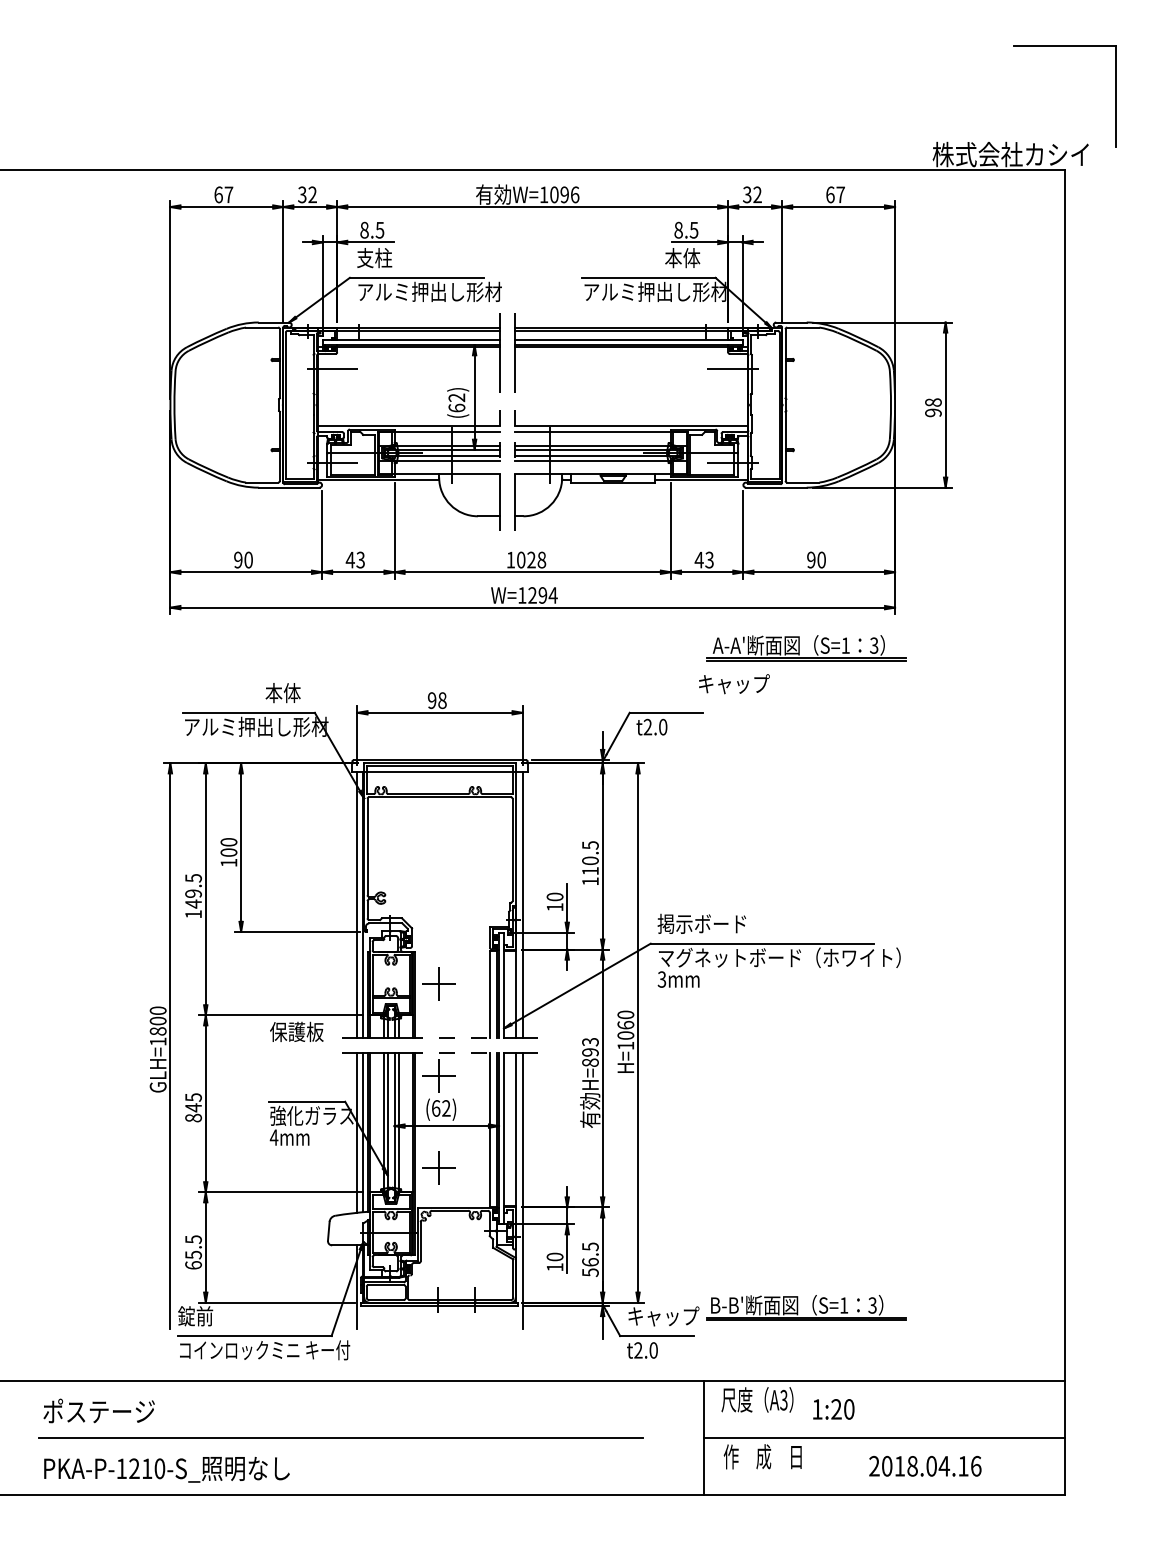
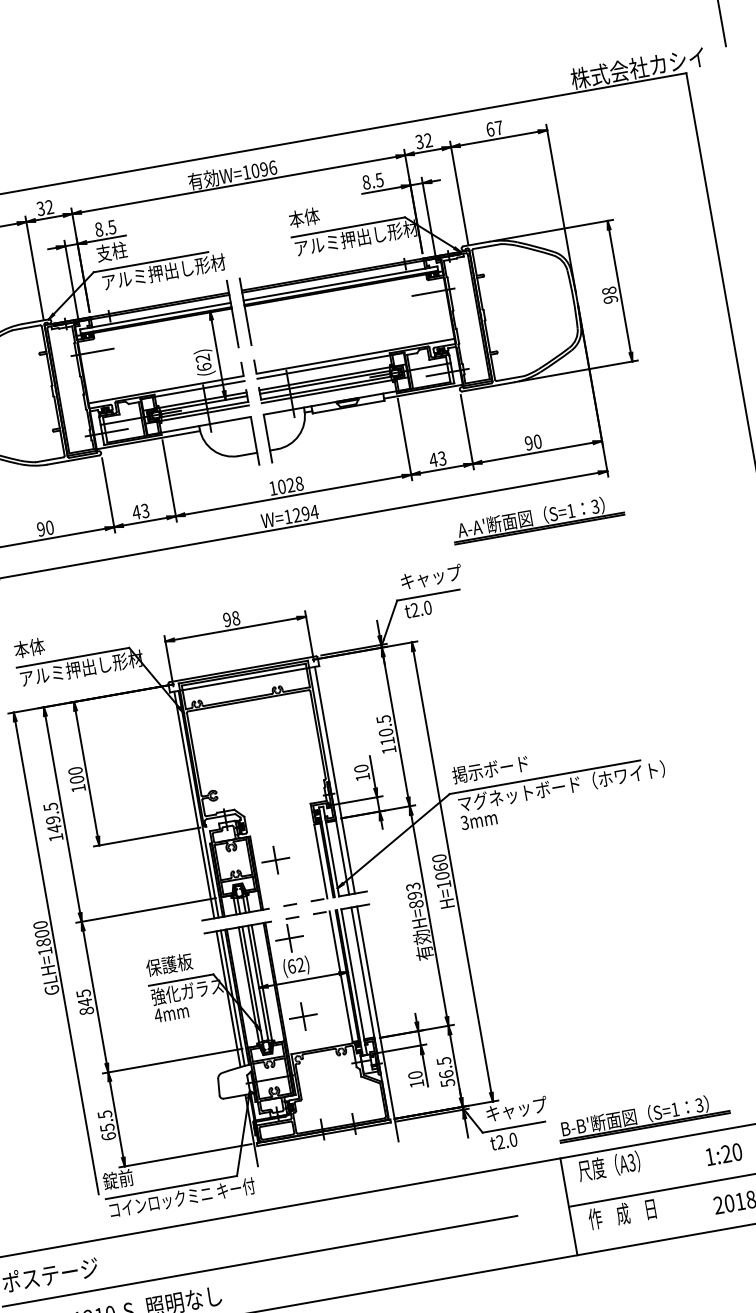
text: (682, 258) -> (304, 218), moved
text: (734, 684) -> (431, 577), moved
text: (282, 693) -> (28, 648), moved
text: (296, 1031) -> (168, 964), moved
part: (806, 1307) -> (643, 1116), moved
text: (833, 1409) -> (723, 1154), moved

